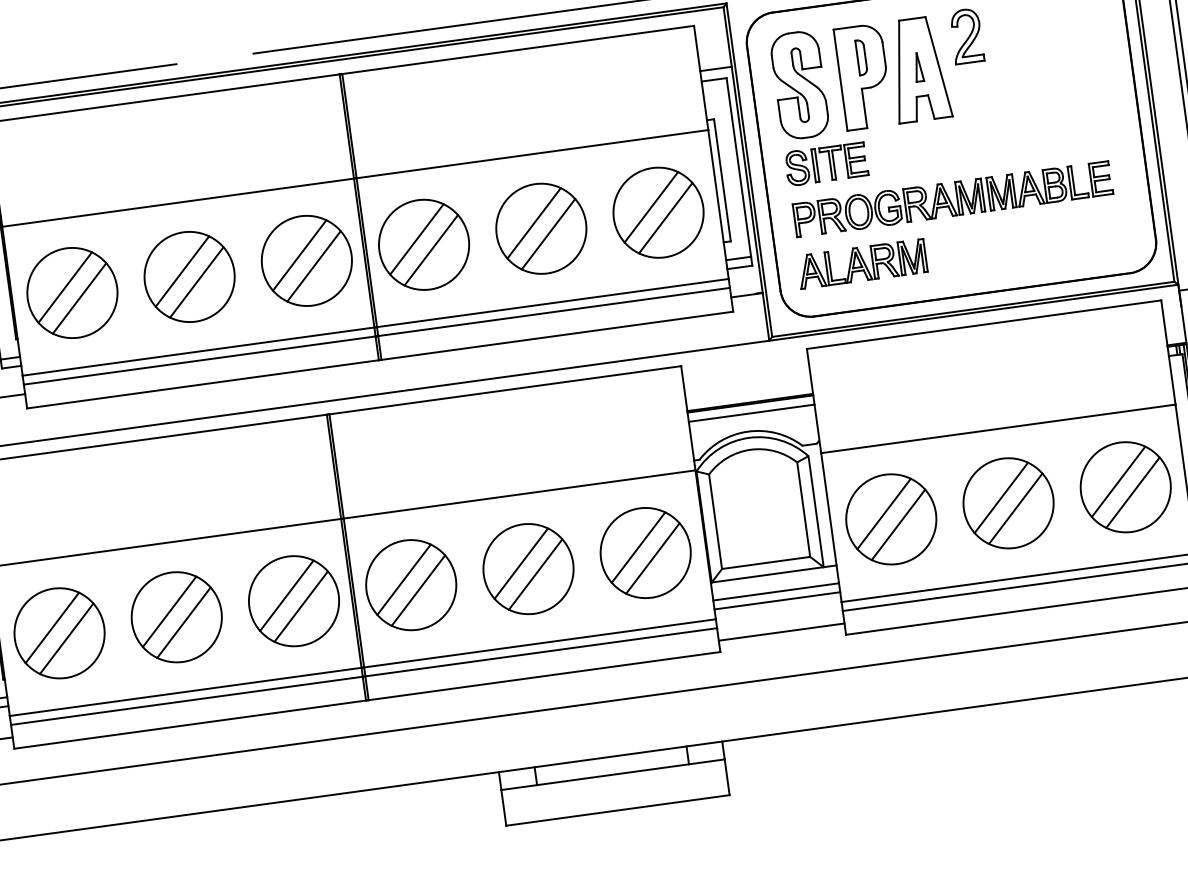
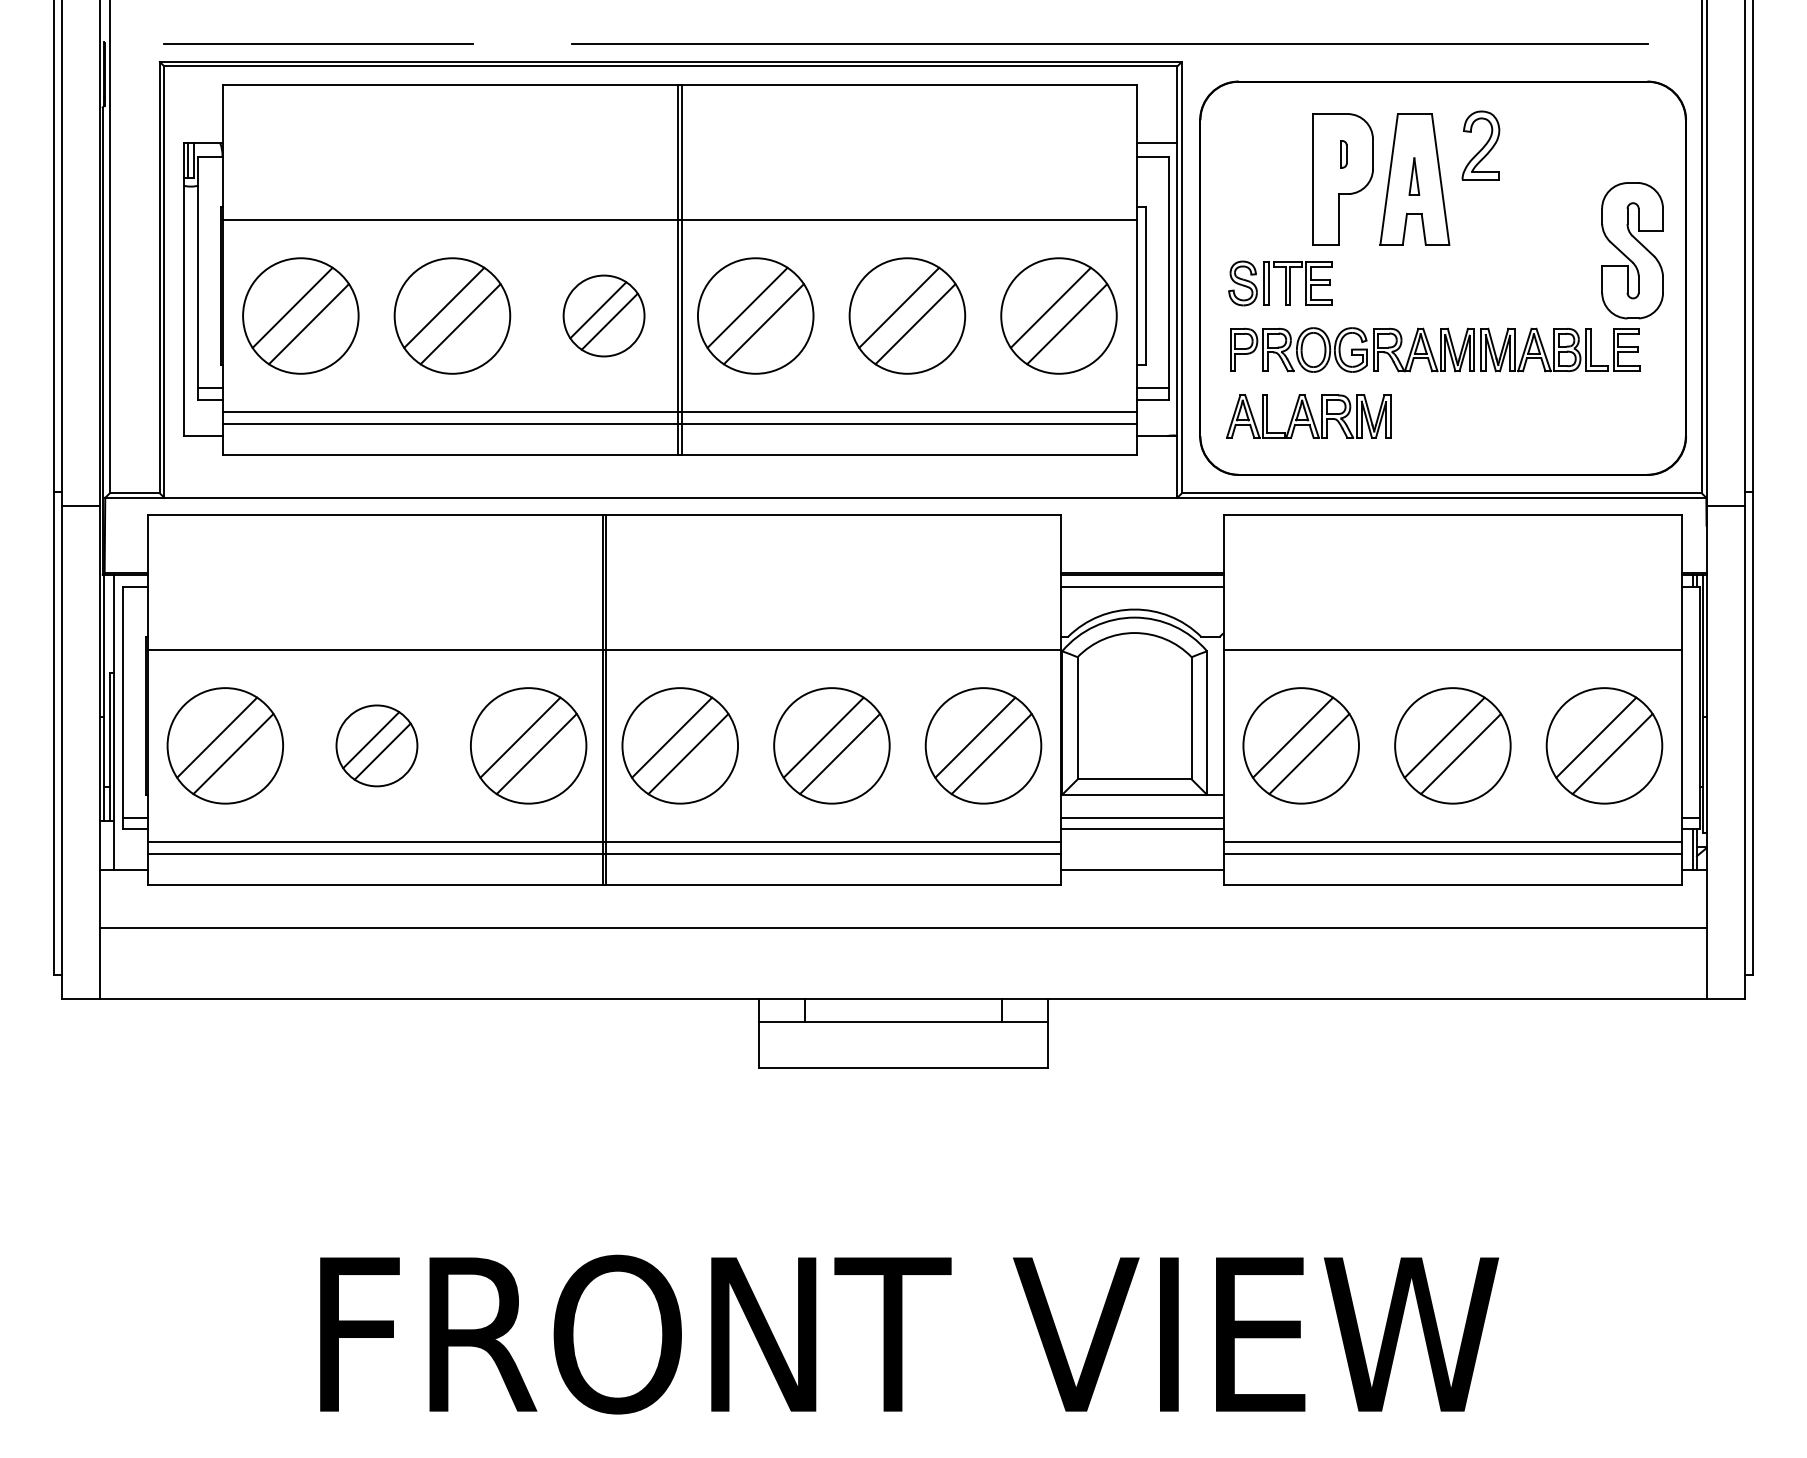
part: (861, 57) -> (1343, 154), size x0.6
part: (799, 85) -> (1632, 250), moved
part: (306, 260) -> (603, 315), size x0.7
part: (176, 617) -> (376, 745), size x0.7

